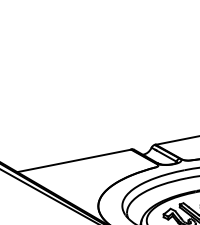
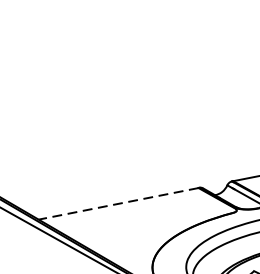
line: (73, 161) -> (117, 204), solid -> dashed

